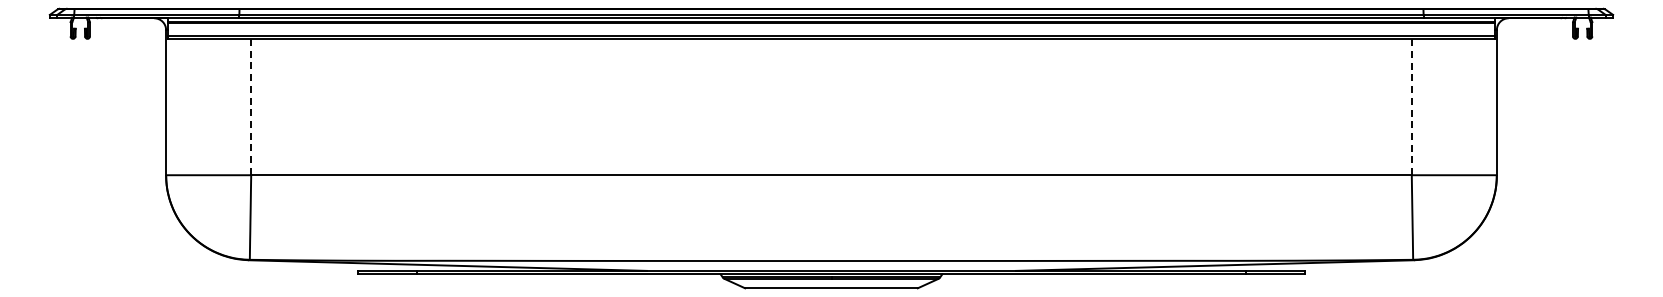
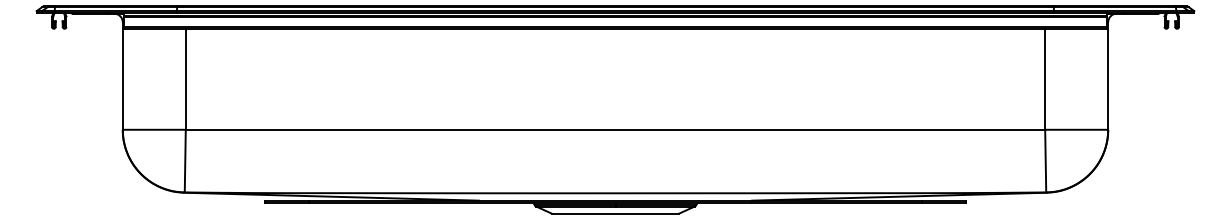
line: (1411, 106) -> (1044, 78), dashed -> solid
line: (251, 107) -> (186, 79), dashed -> solid

